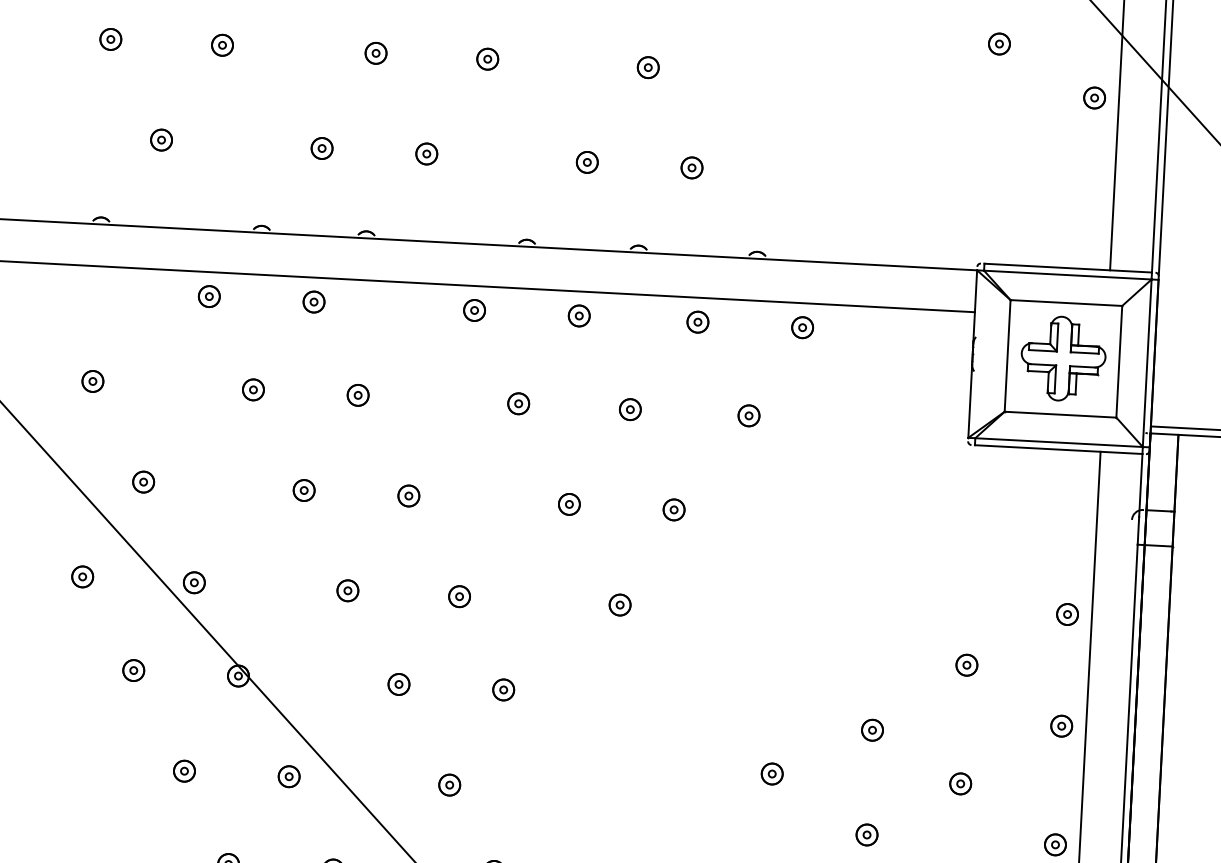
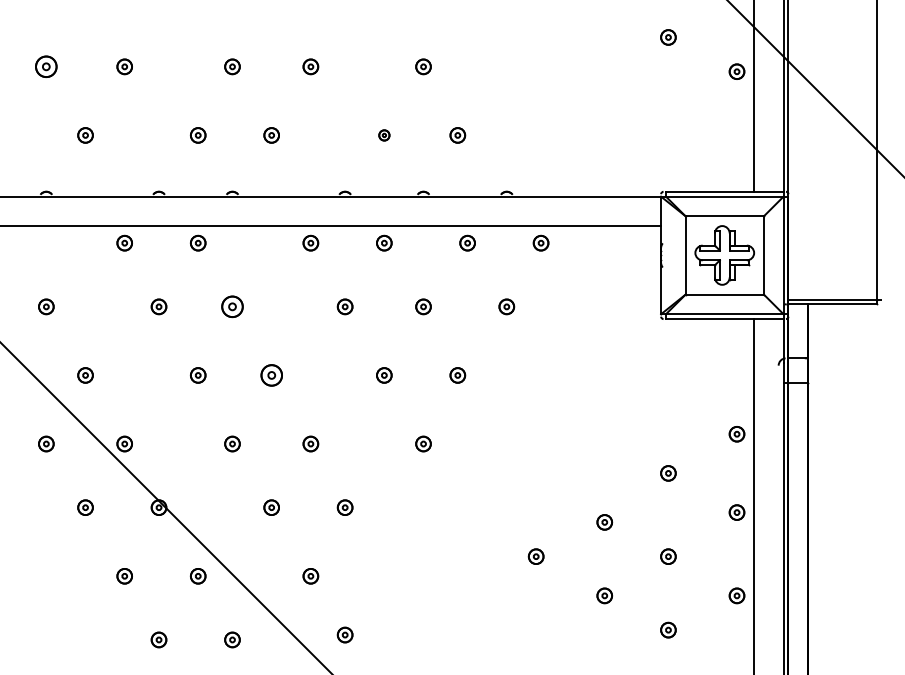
part: (111, 38) -> (46, 66), size x1.4
part: (587, 162) -> (384, 135), size x0.7
part: (358, 394) -> (232, 306), size x1.4
part: (408, 496) -> (271, 375), size x1.4

